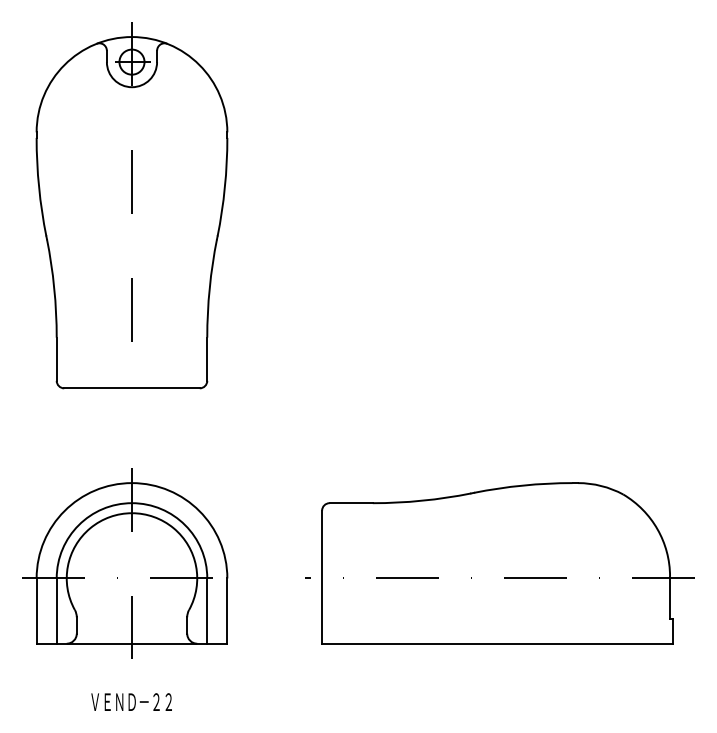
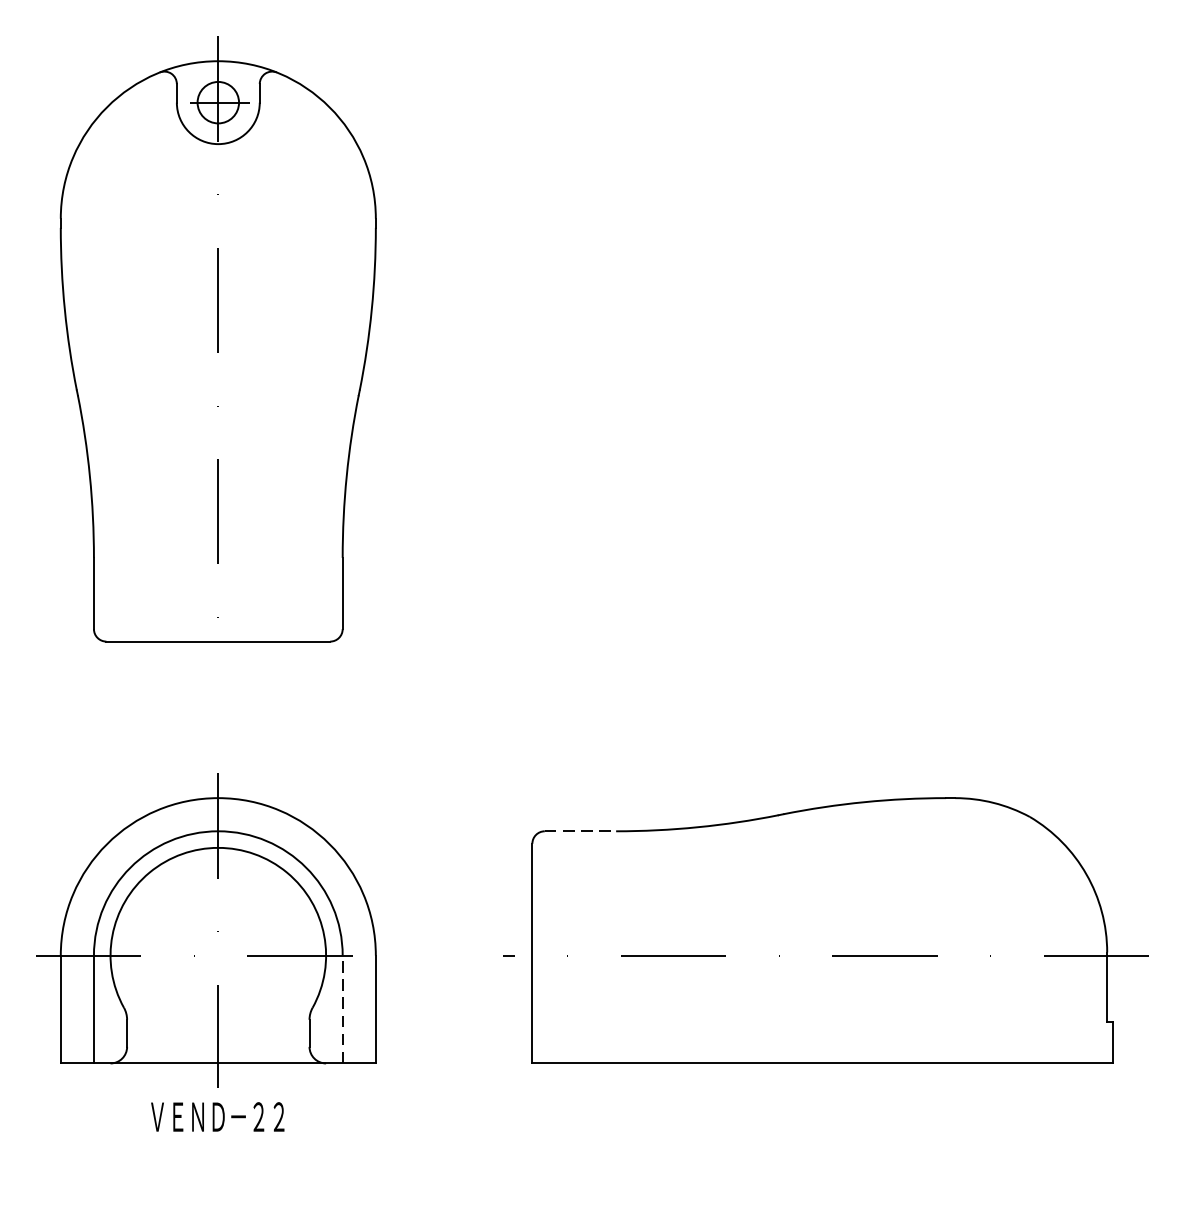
line: (351, 503) -> (580, 831), solid -> dashed
line: (207, 611) -> (343, 1010), solid -> dashed
text: (131, 701) -> (217, 1115), moved

